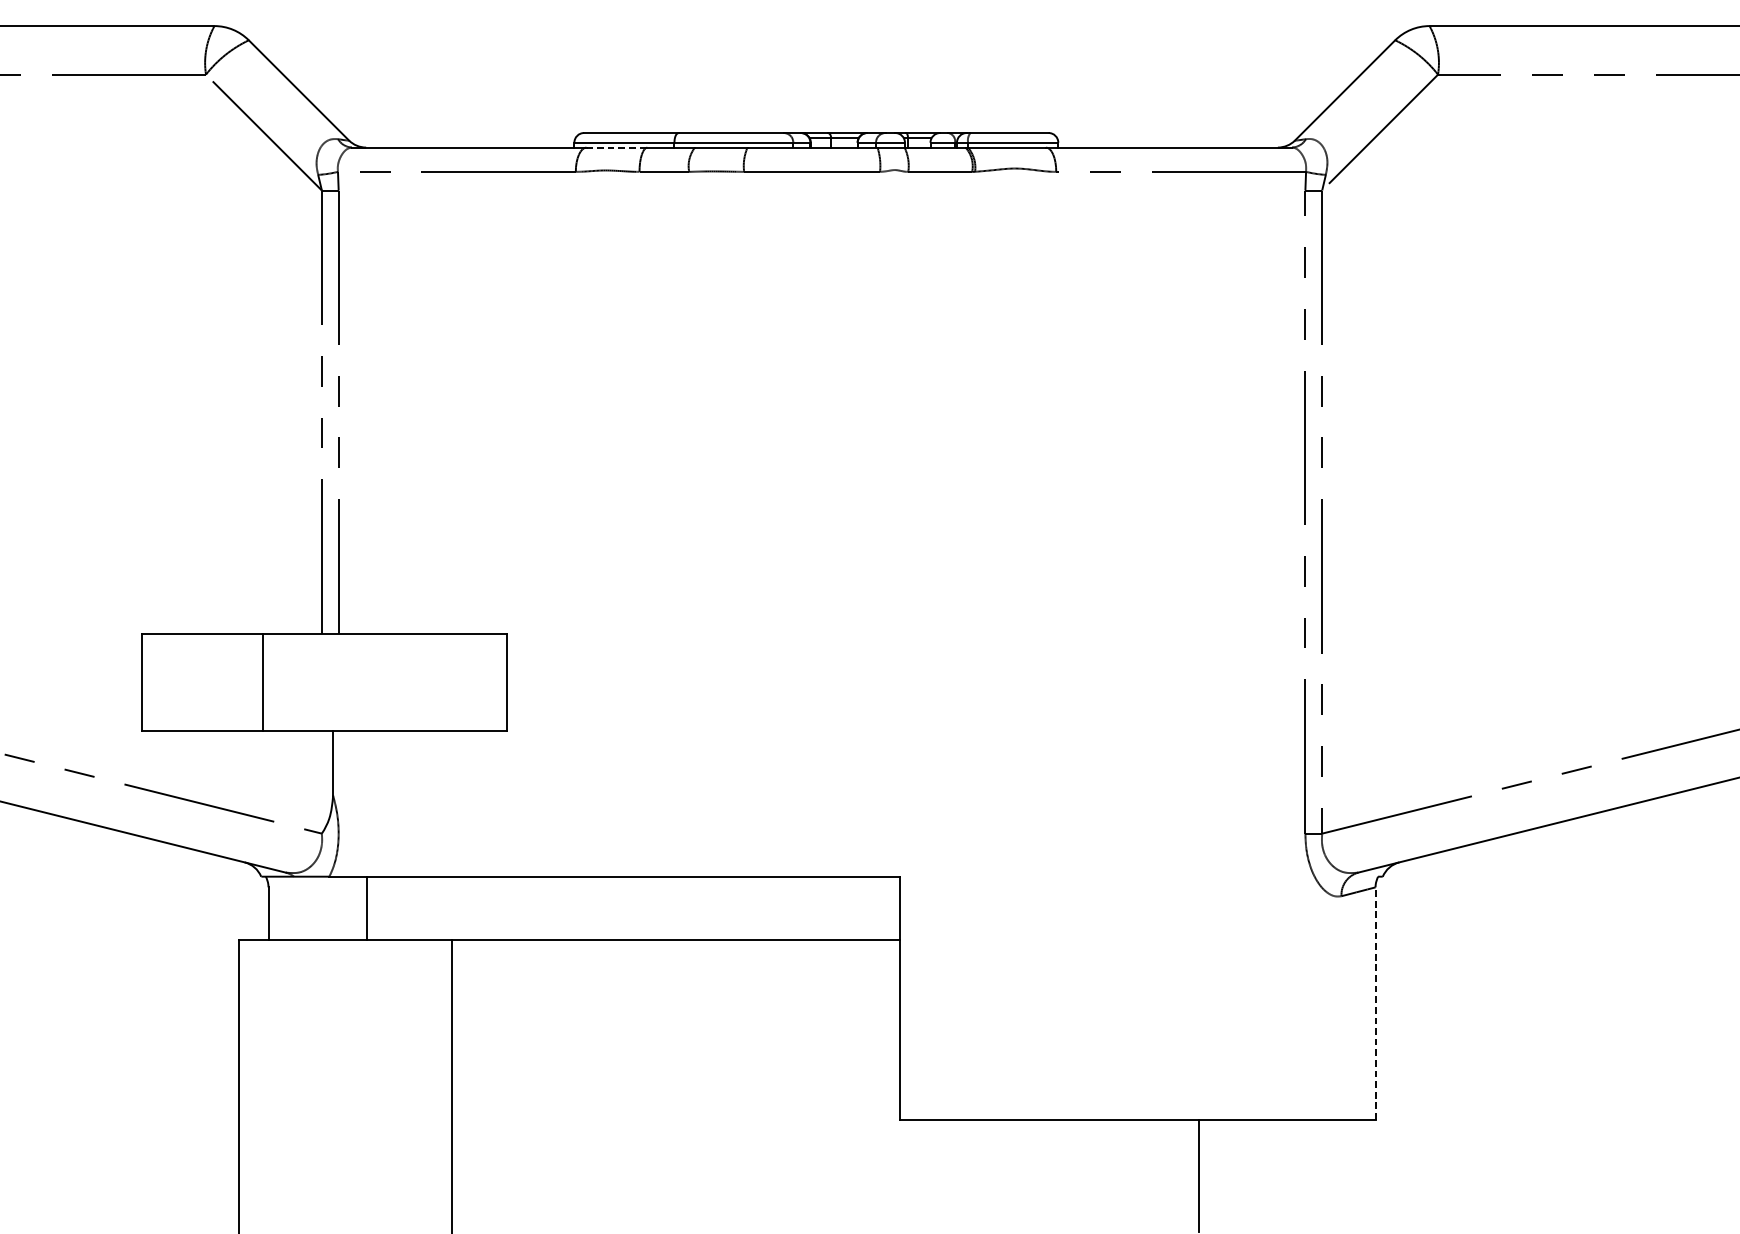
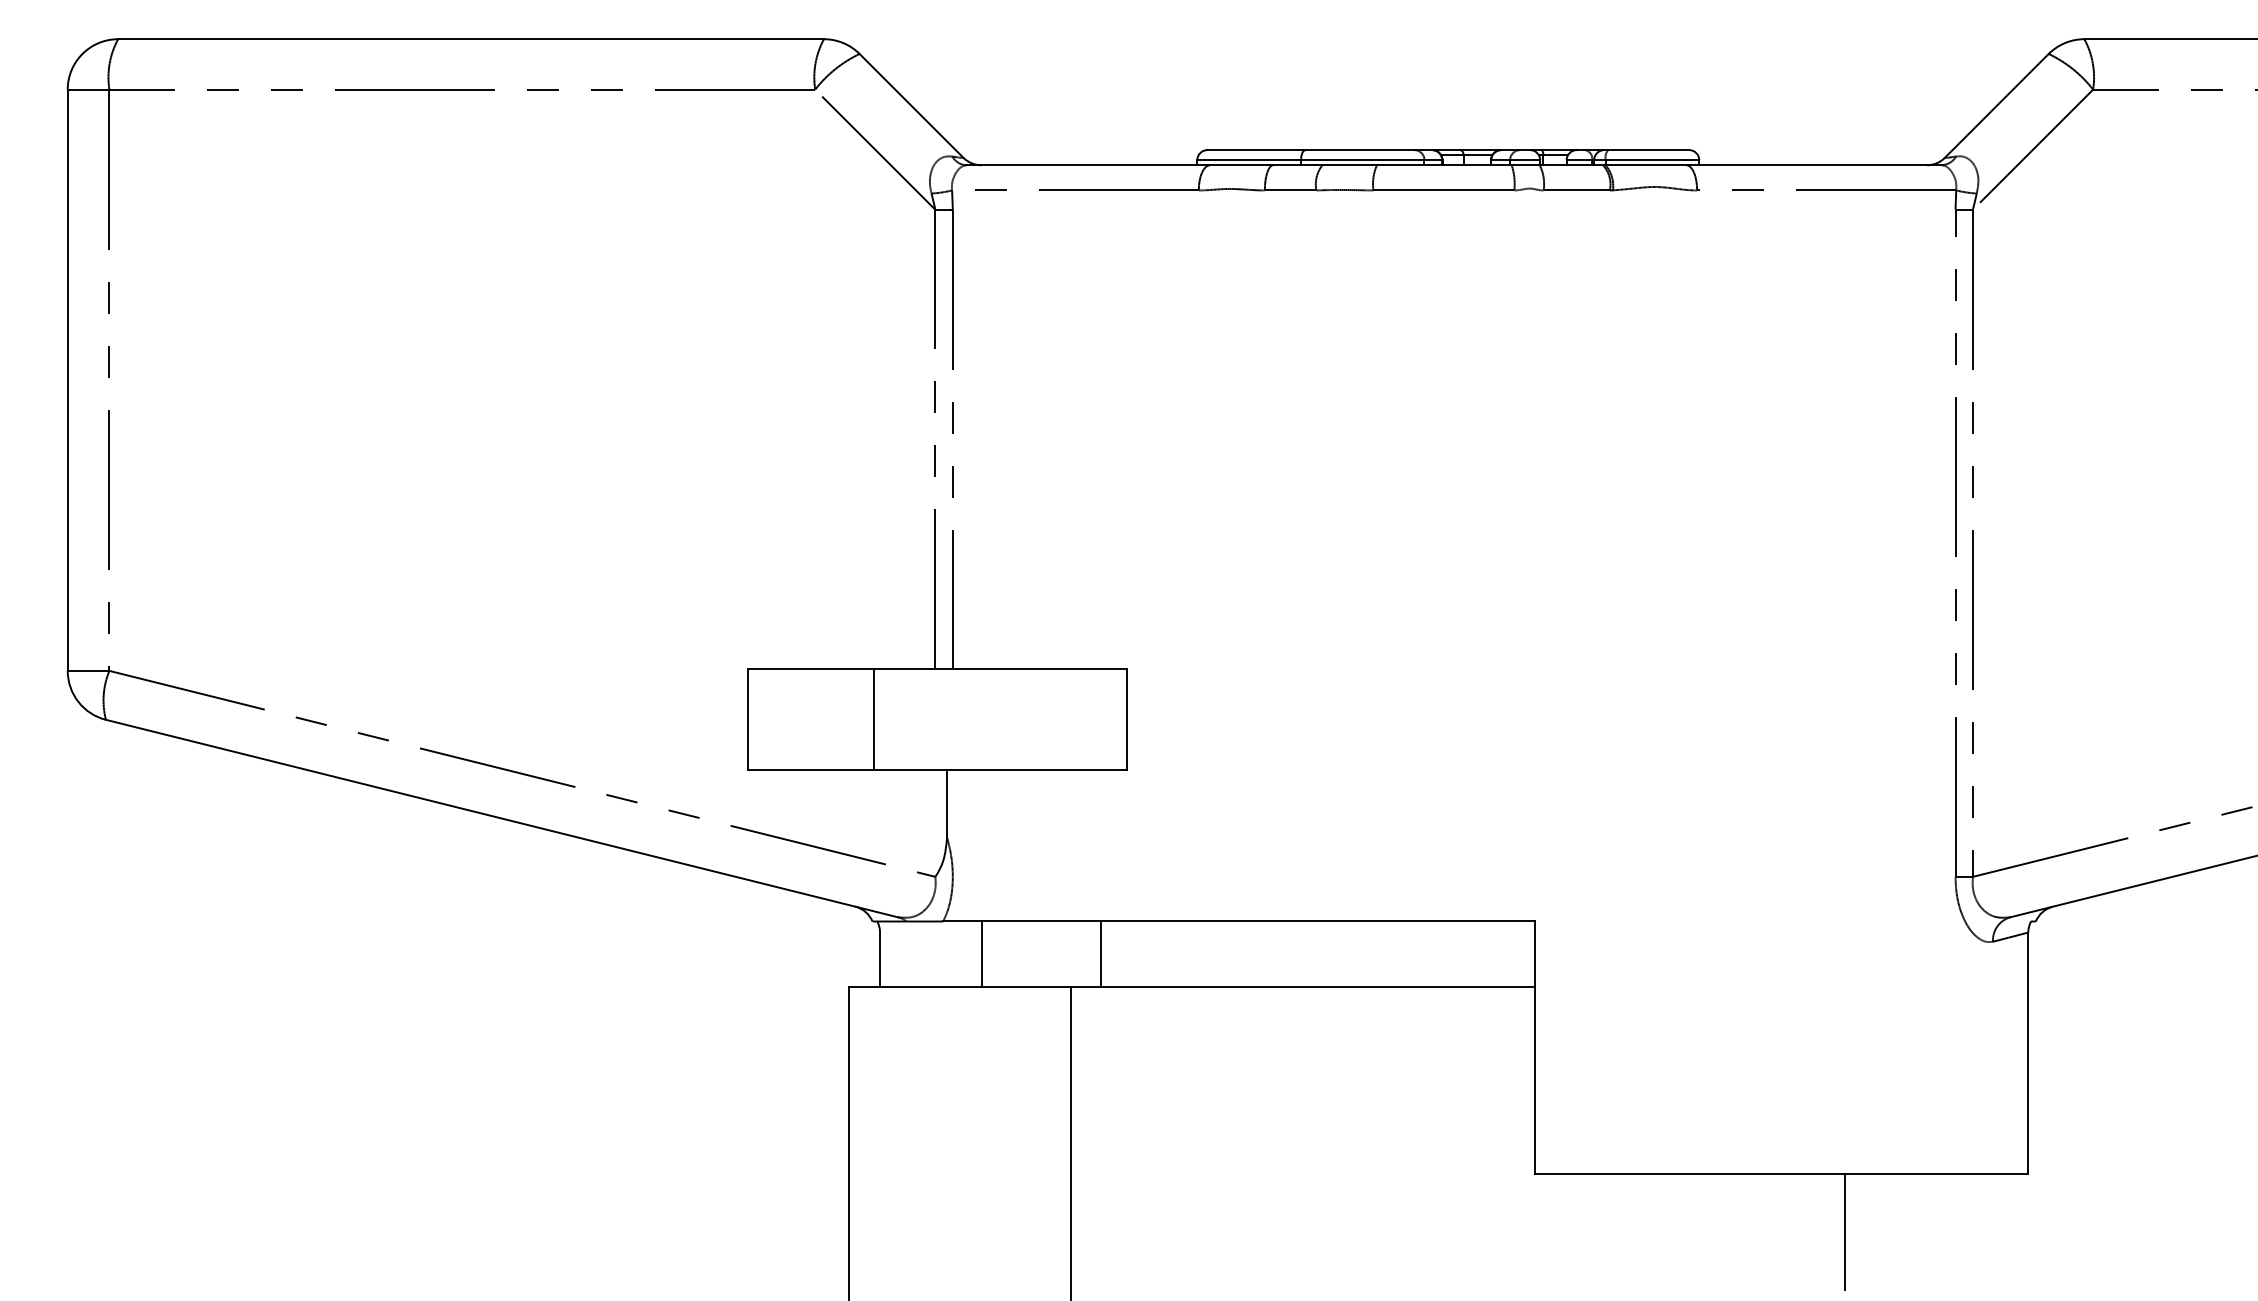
line: (616, 147) -> (1241, 165), dashed -> solid
line: (482, 908) -> (1101, 954), added
line: (1375, 1003) -> (2028, 1053), dashed -> solid

